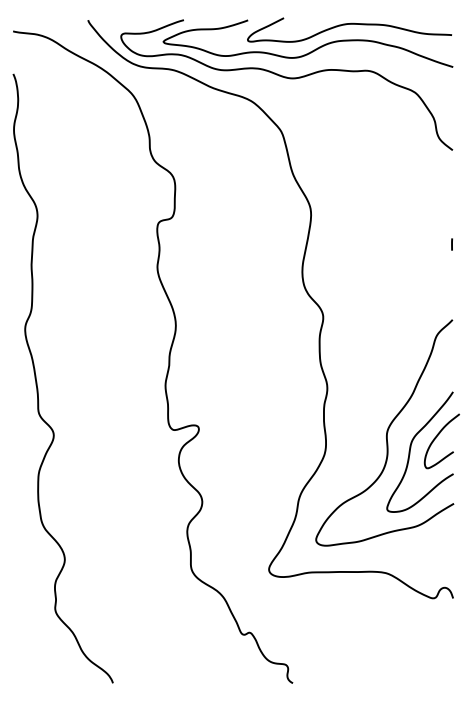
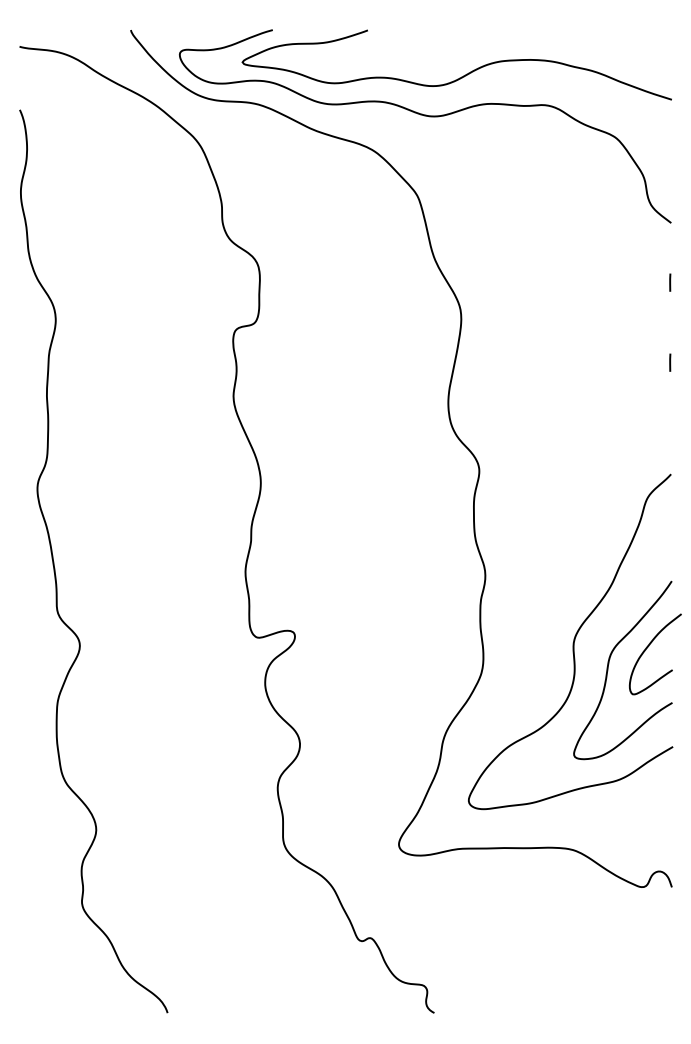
curve: (349, 24) -> (518, 36), removed
line: (451, 190) -> (669, 282), added

